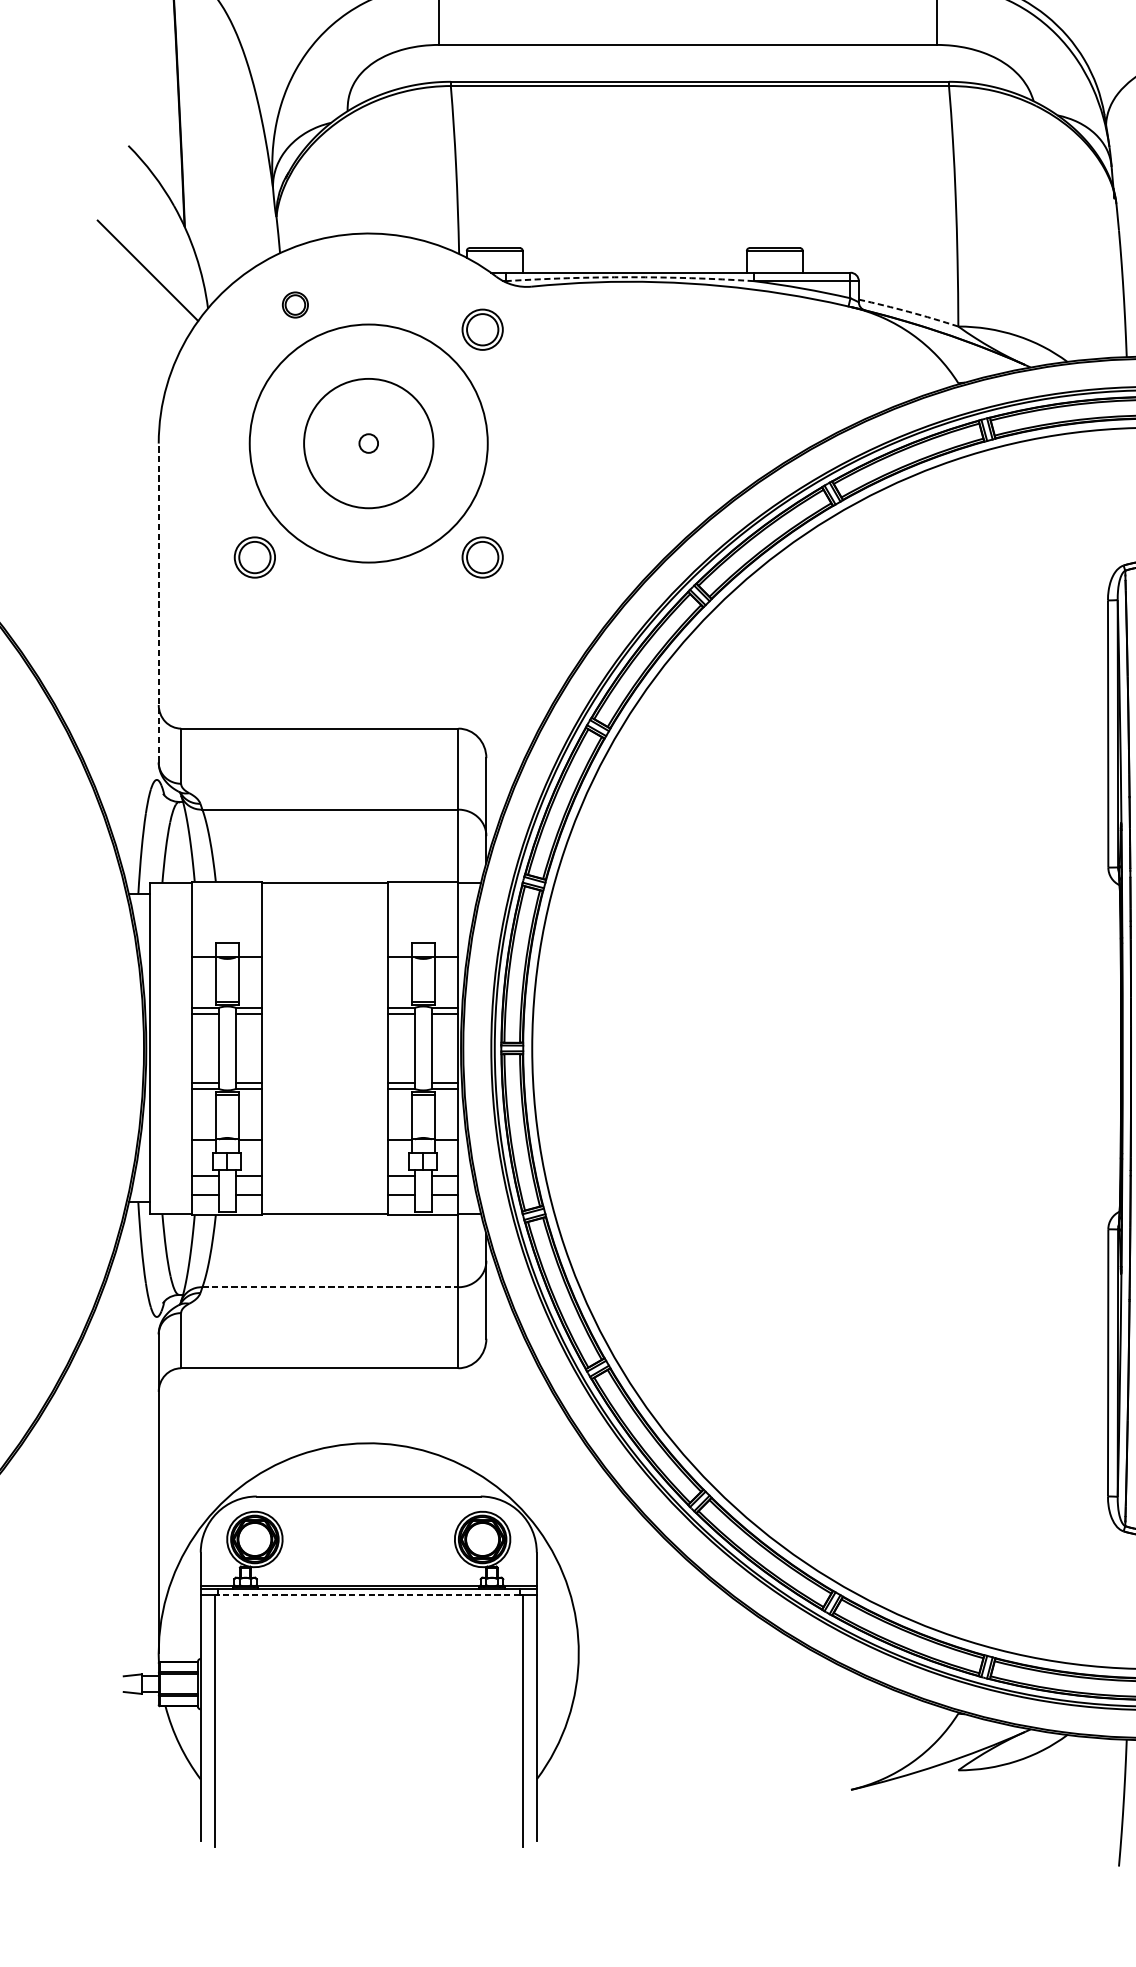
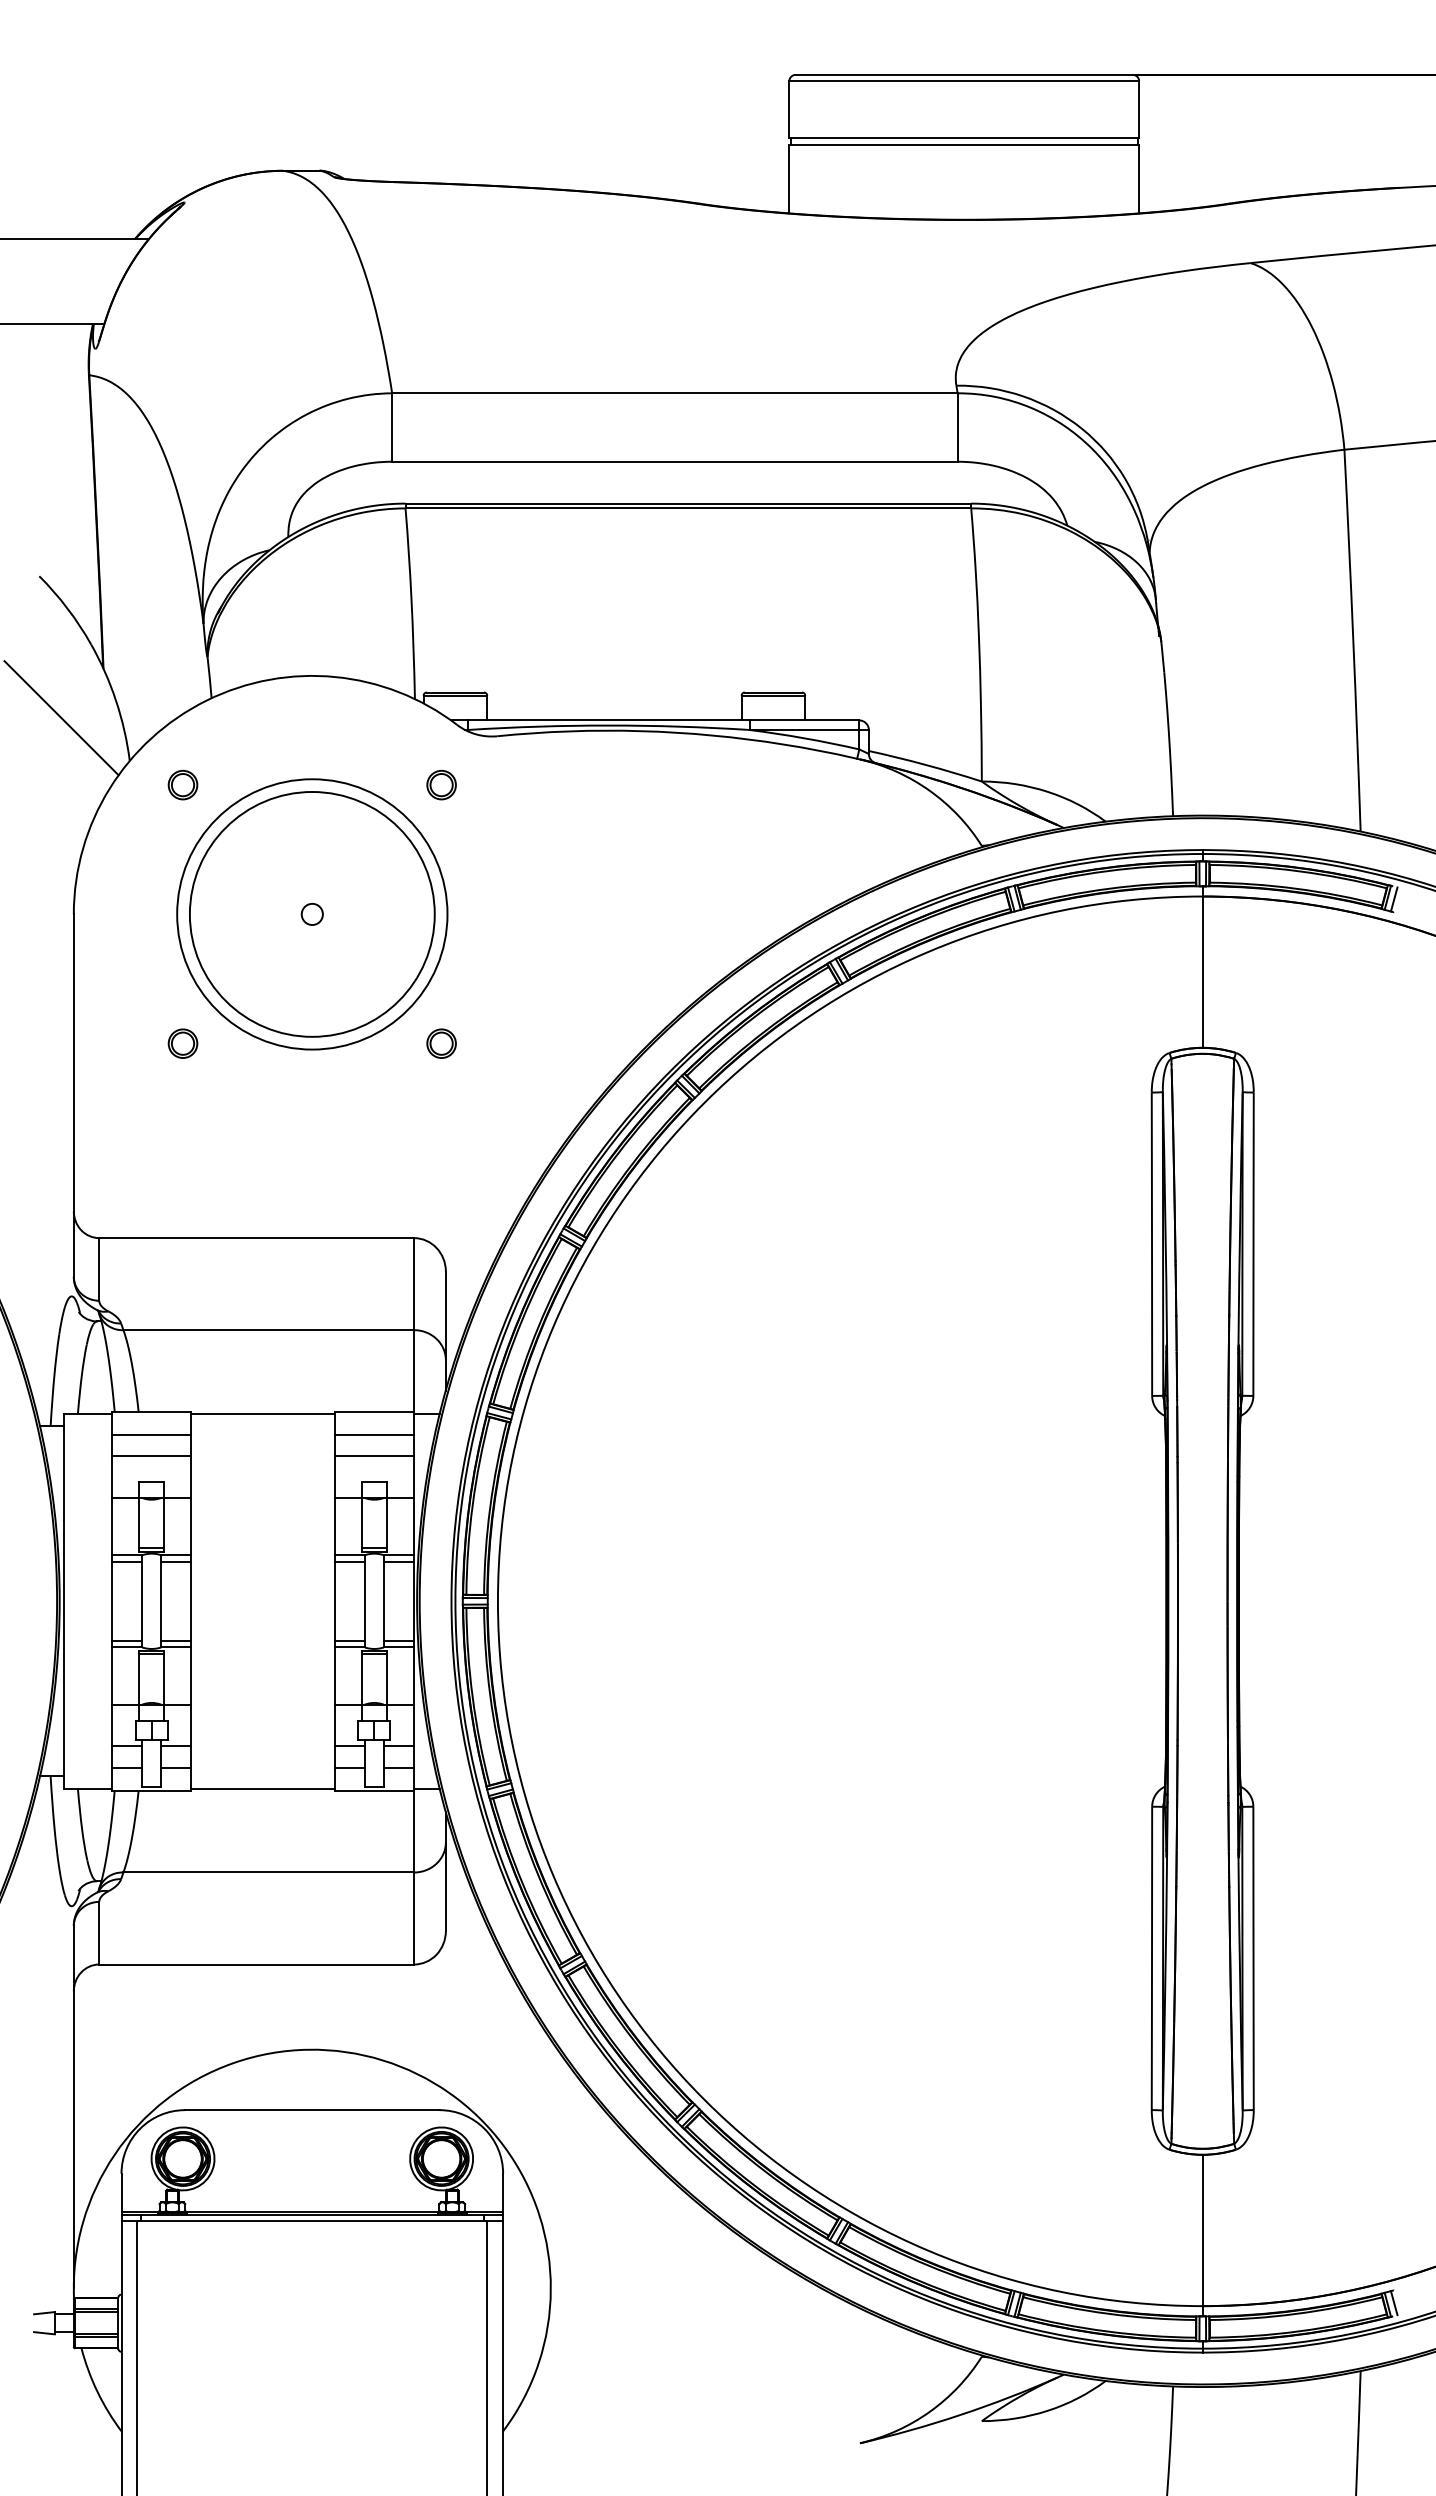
arc: (629, 277) -> (608, 725), dashed -> solid
part: (294, 304) -> (182, 784), moved
arc: (908, 311) -> (925, 764), dashed -> solid
part: (482, 329) -> (441, 784), size x0.62
circle: (368, 442) -> (311, 913), size x1.67
part: (254, 557) -> (182, 1043), size x0.62
part: (482, 557) -> (441, 1043), size x0.62
line: (158, 603) -> (73, 1095), dashed -> solid
line: (227, 901) -> (151, 1434), added
line: (423, 901) -> (374, 1434), added
line: (227, 920) -> (151, 1456), added
line: (423, 920) -> (374, 1456), added
line: (331, 1287) -> (269, 1872), dashed -> solid
line: (368, 1594) -> (312, 2221), dashed -> solid

